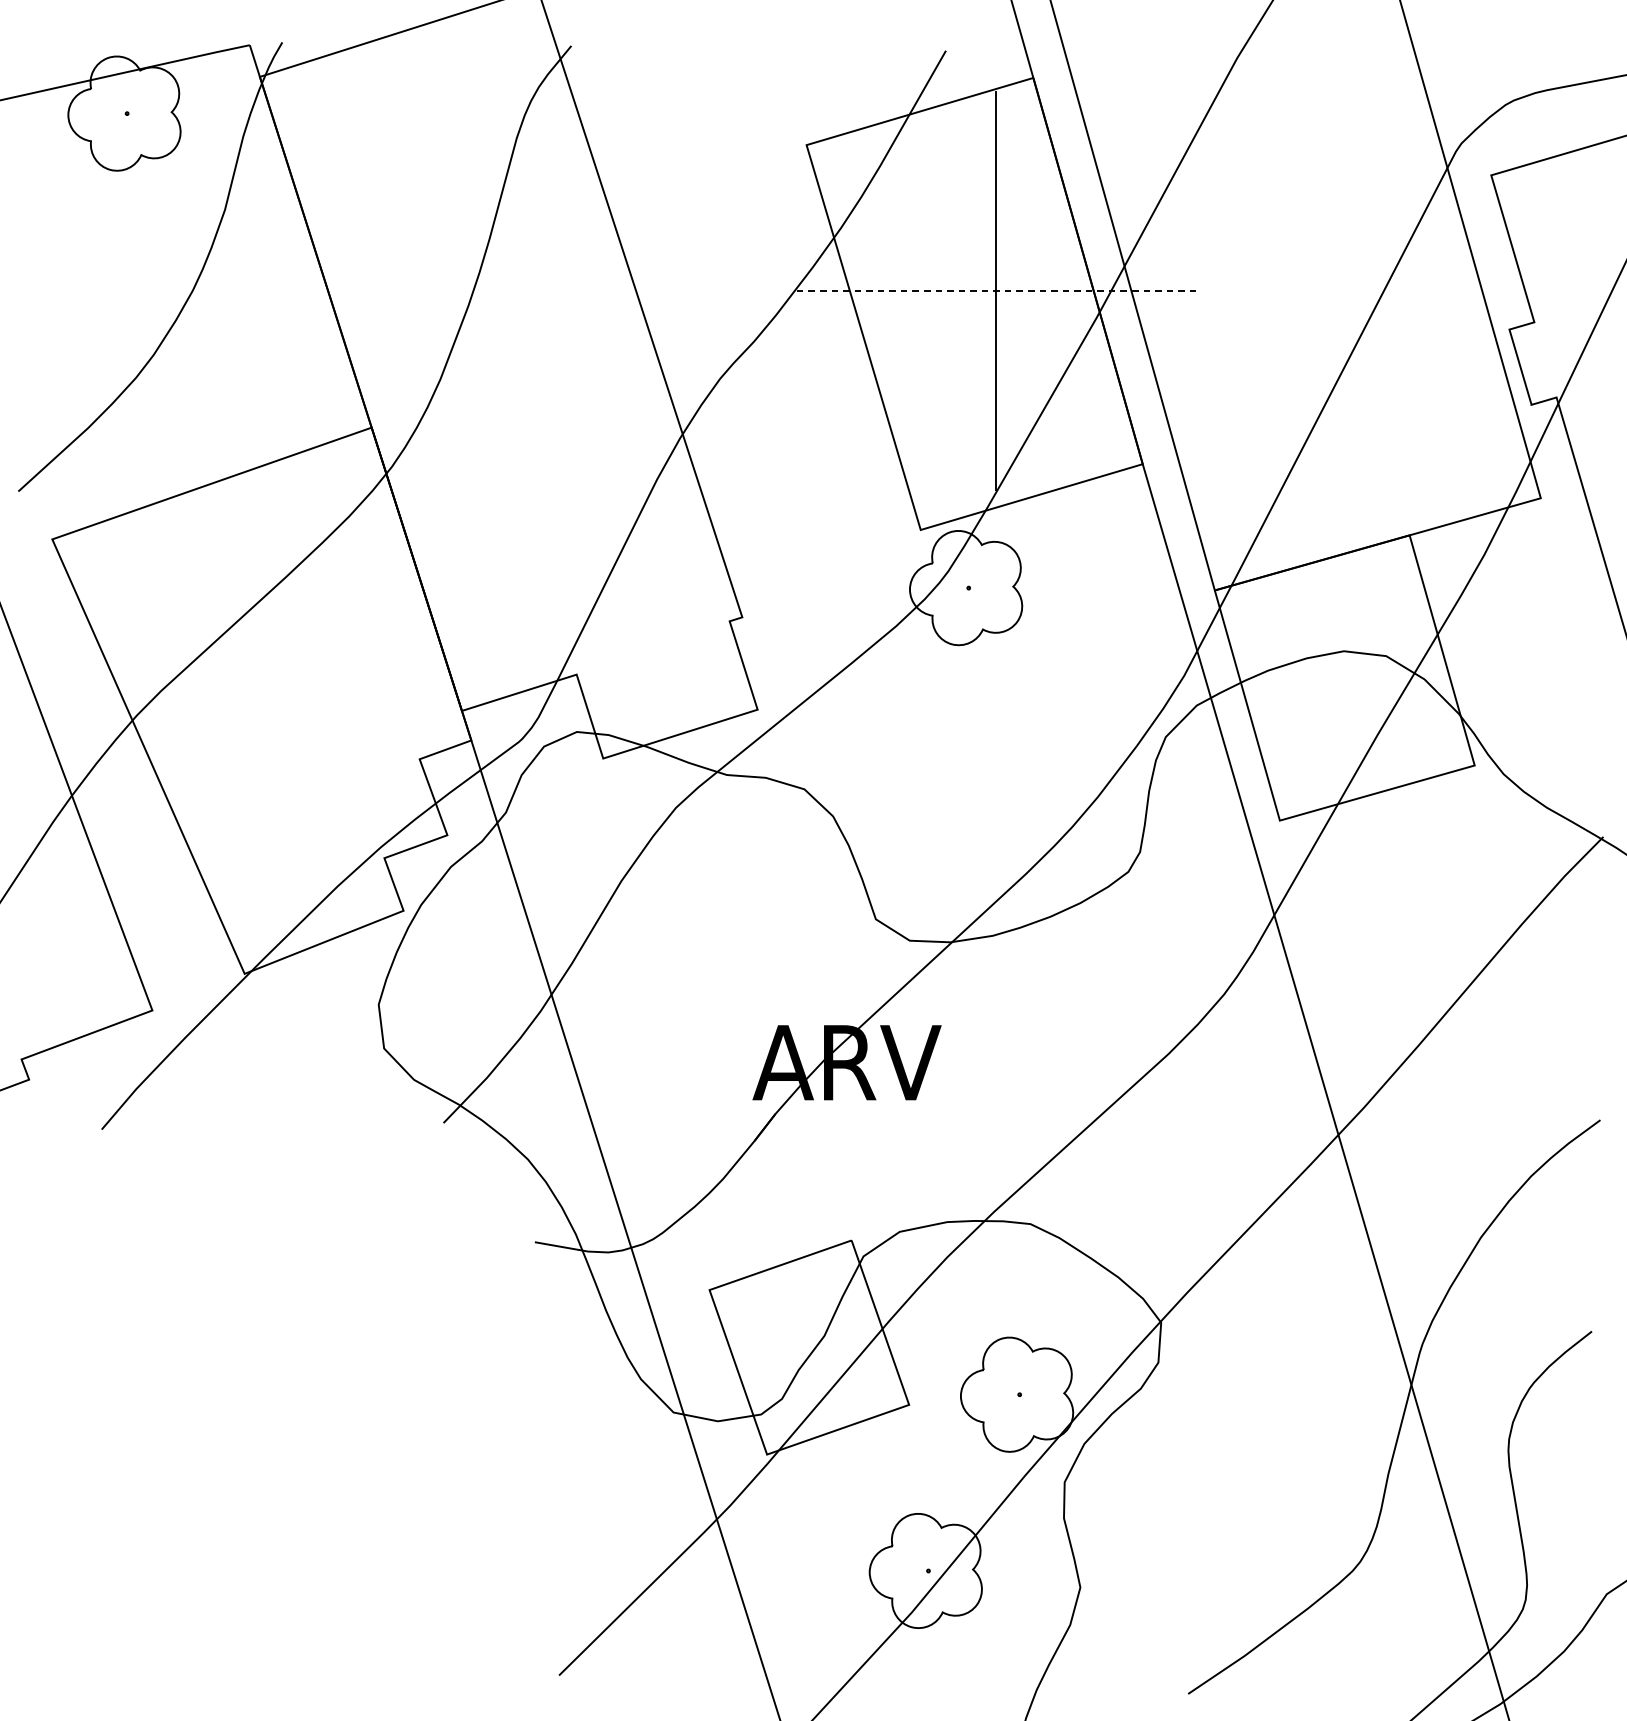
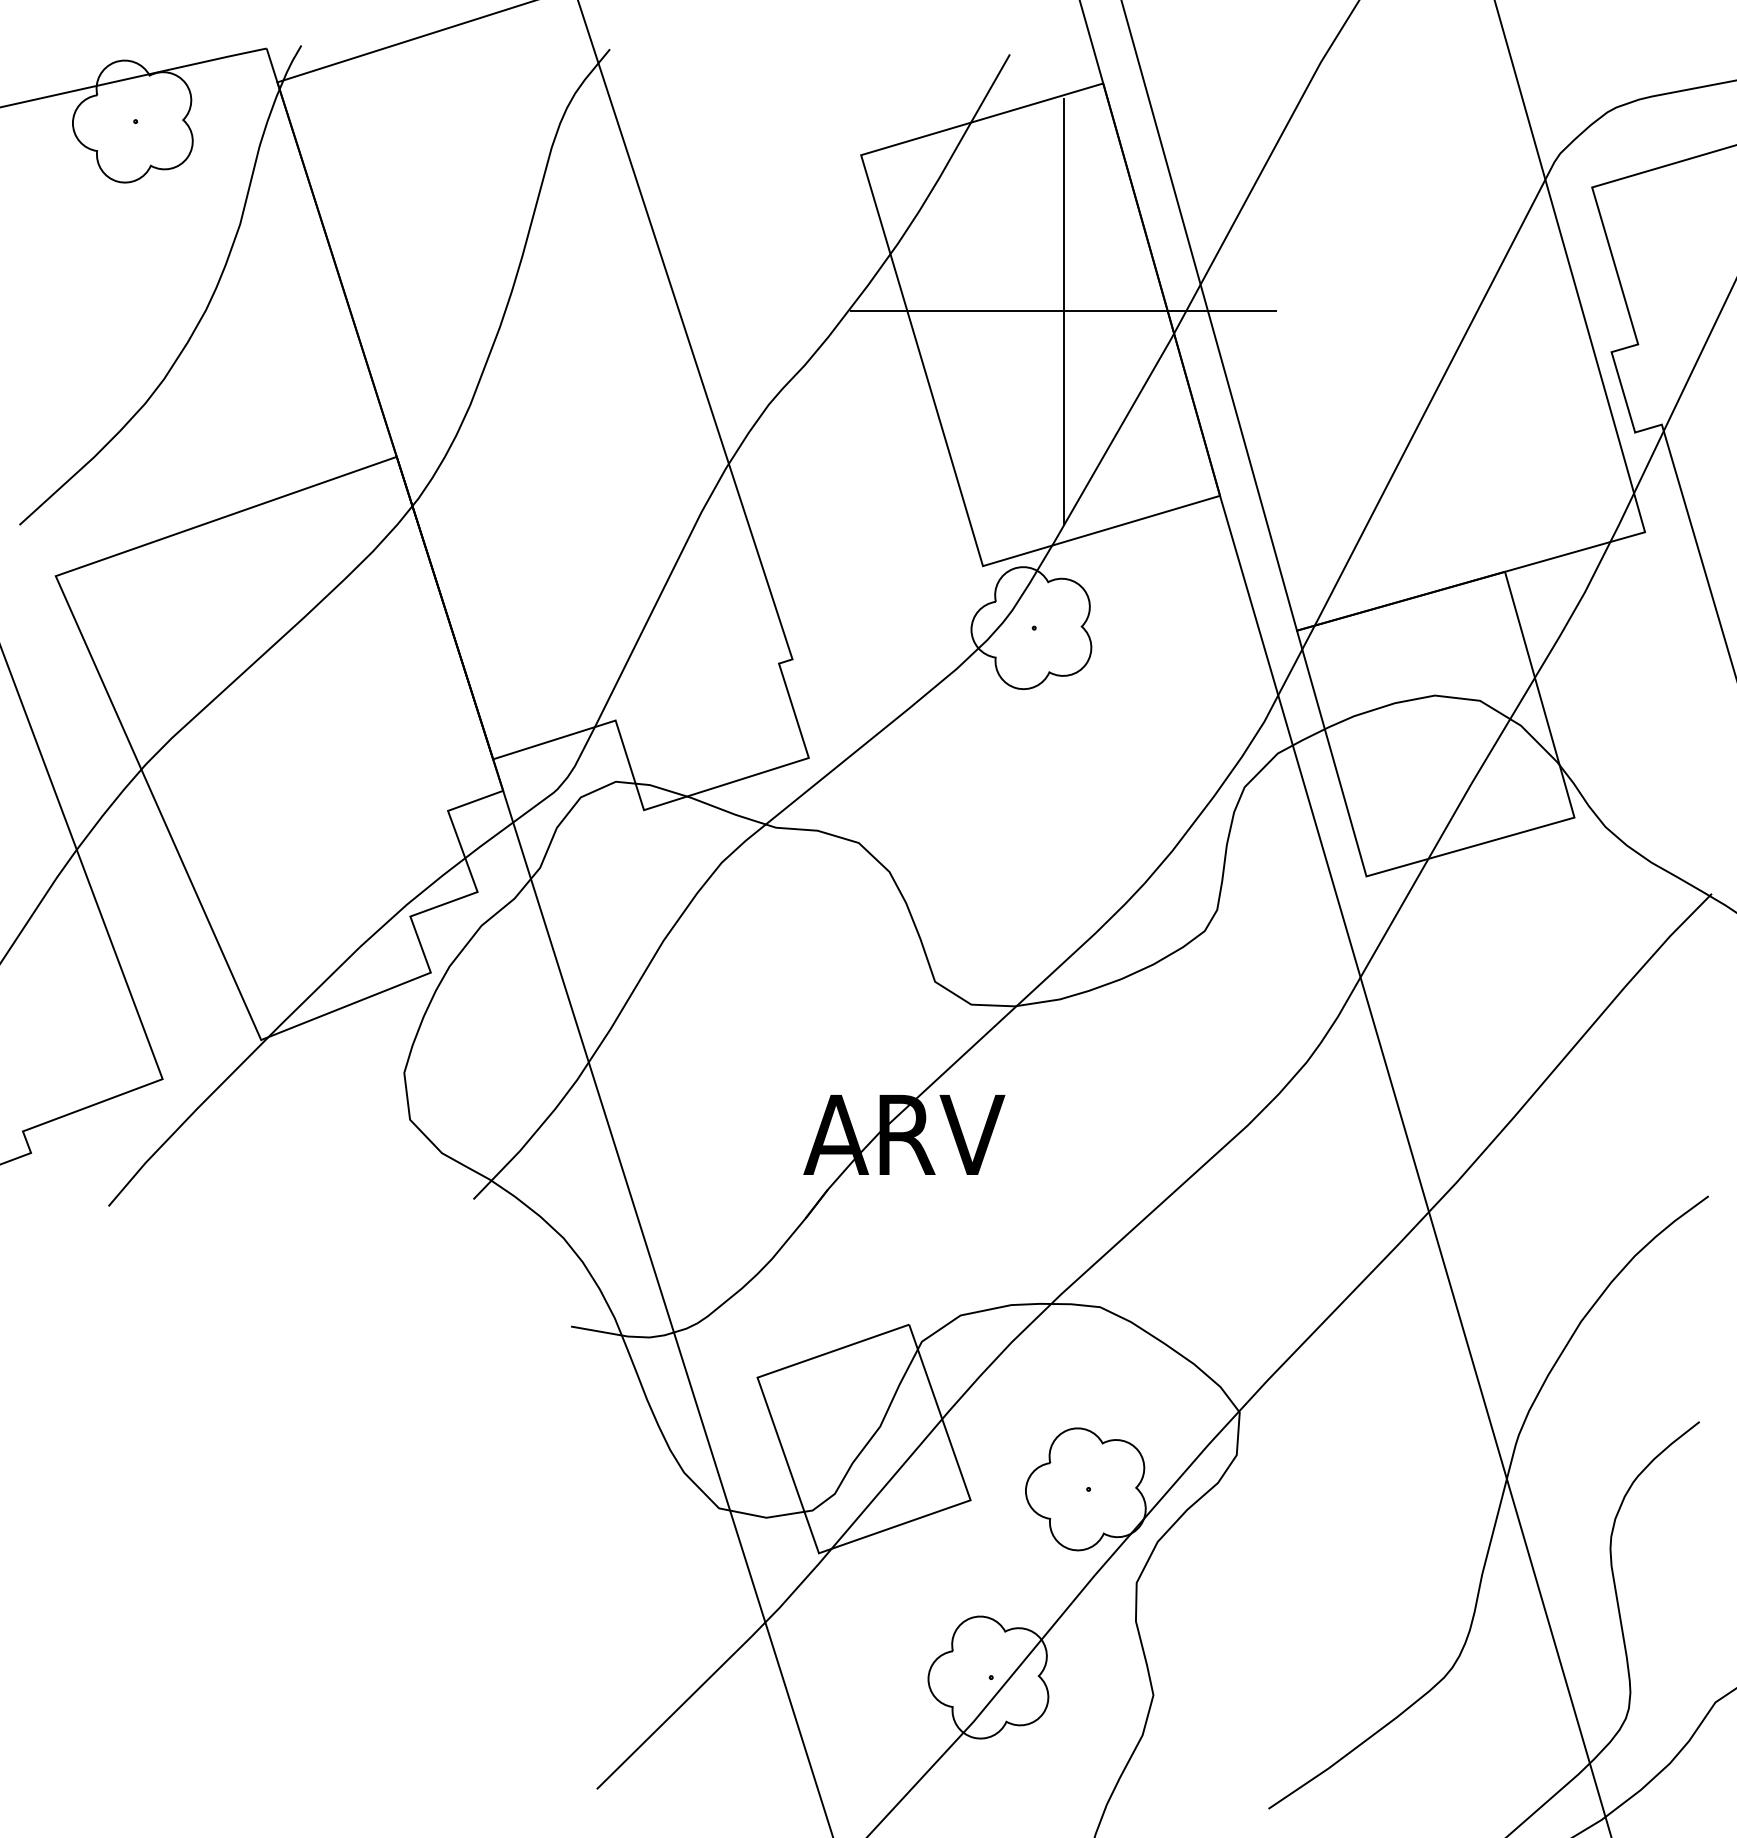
line: (996, 291) -> (1063, 311), dashed -> solid

